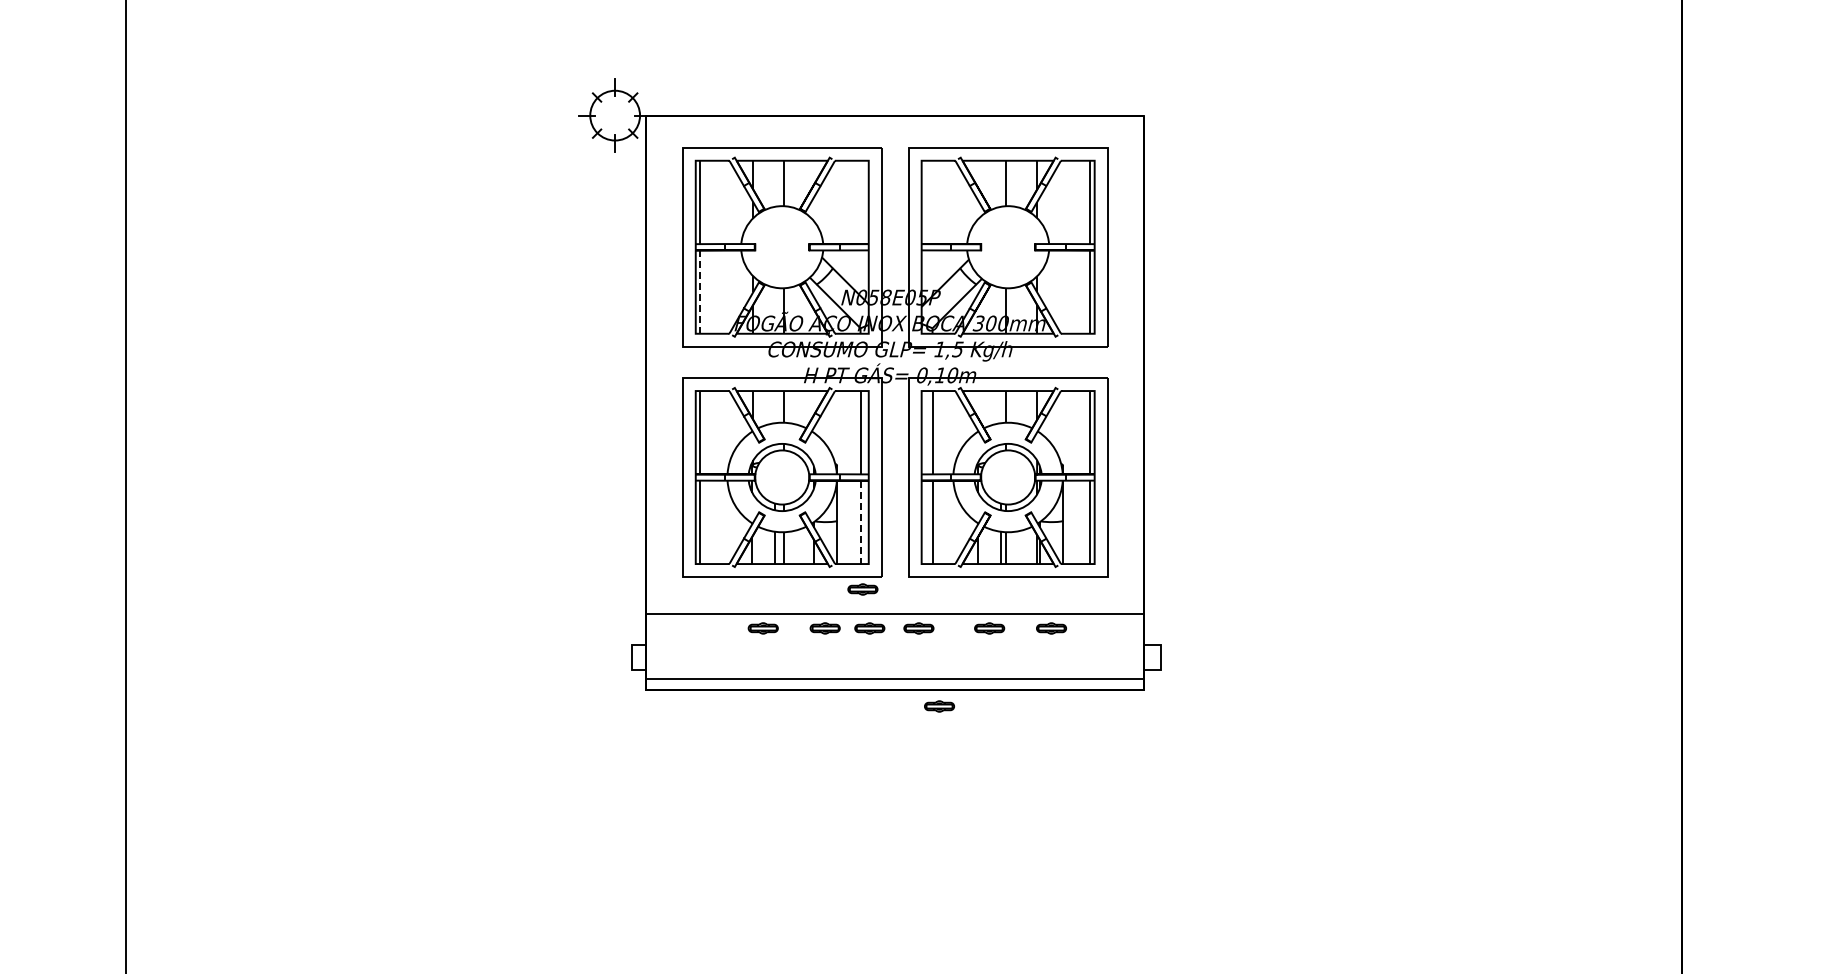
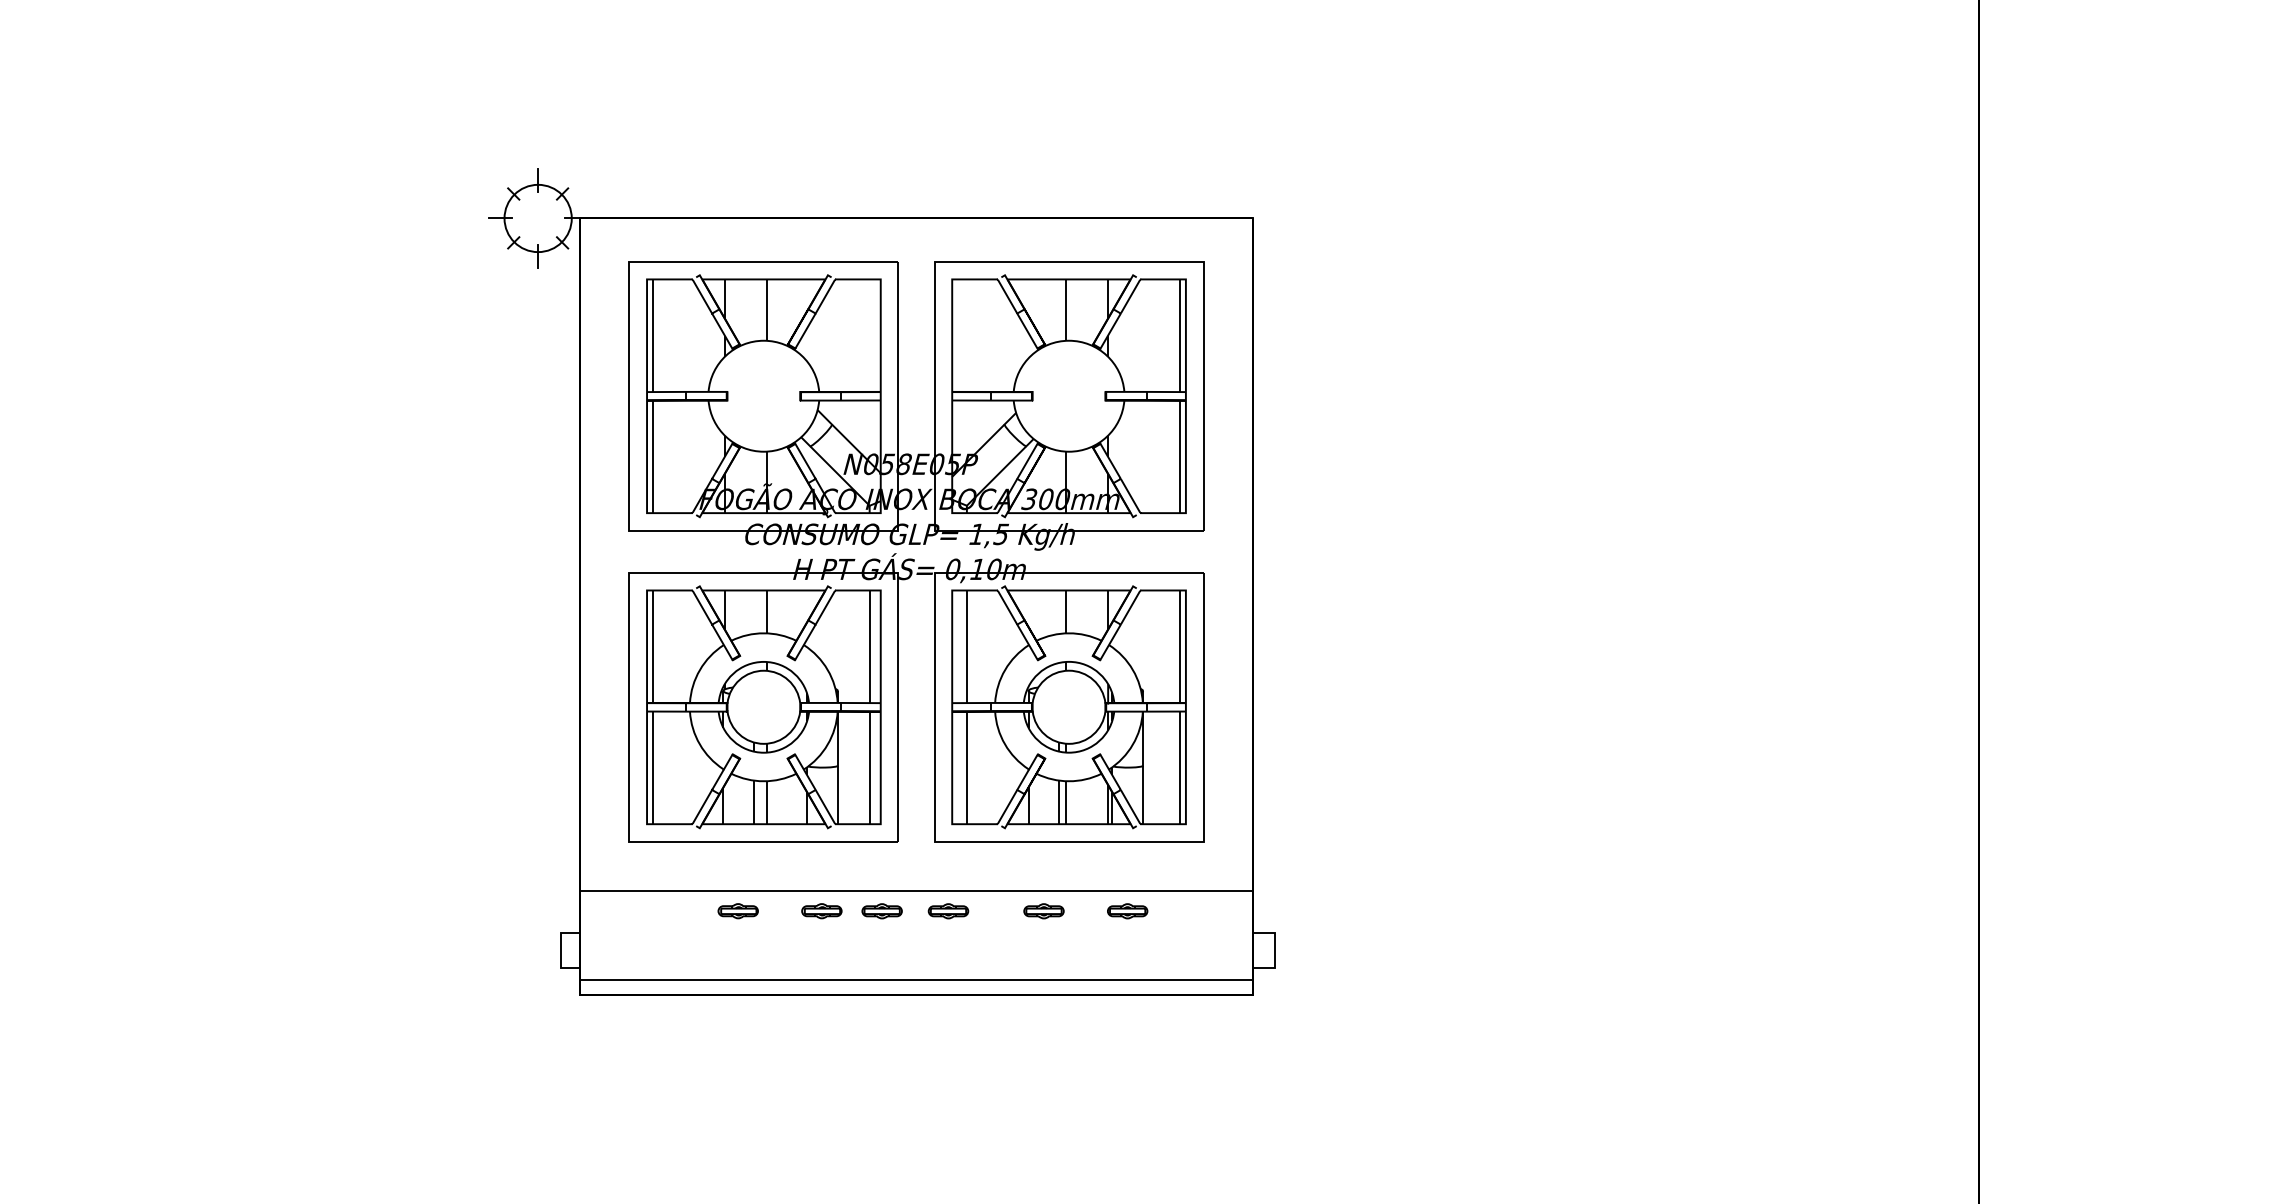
line: (700, 292) -> (653, 457), dashed -> solid
line: (860, 522) -> (869, 768), dashed -> solid
part: (862, 589) -> (872, 858), removed
part: (939, 706) -> (976, 1016), removed

